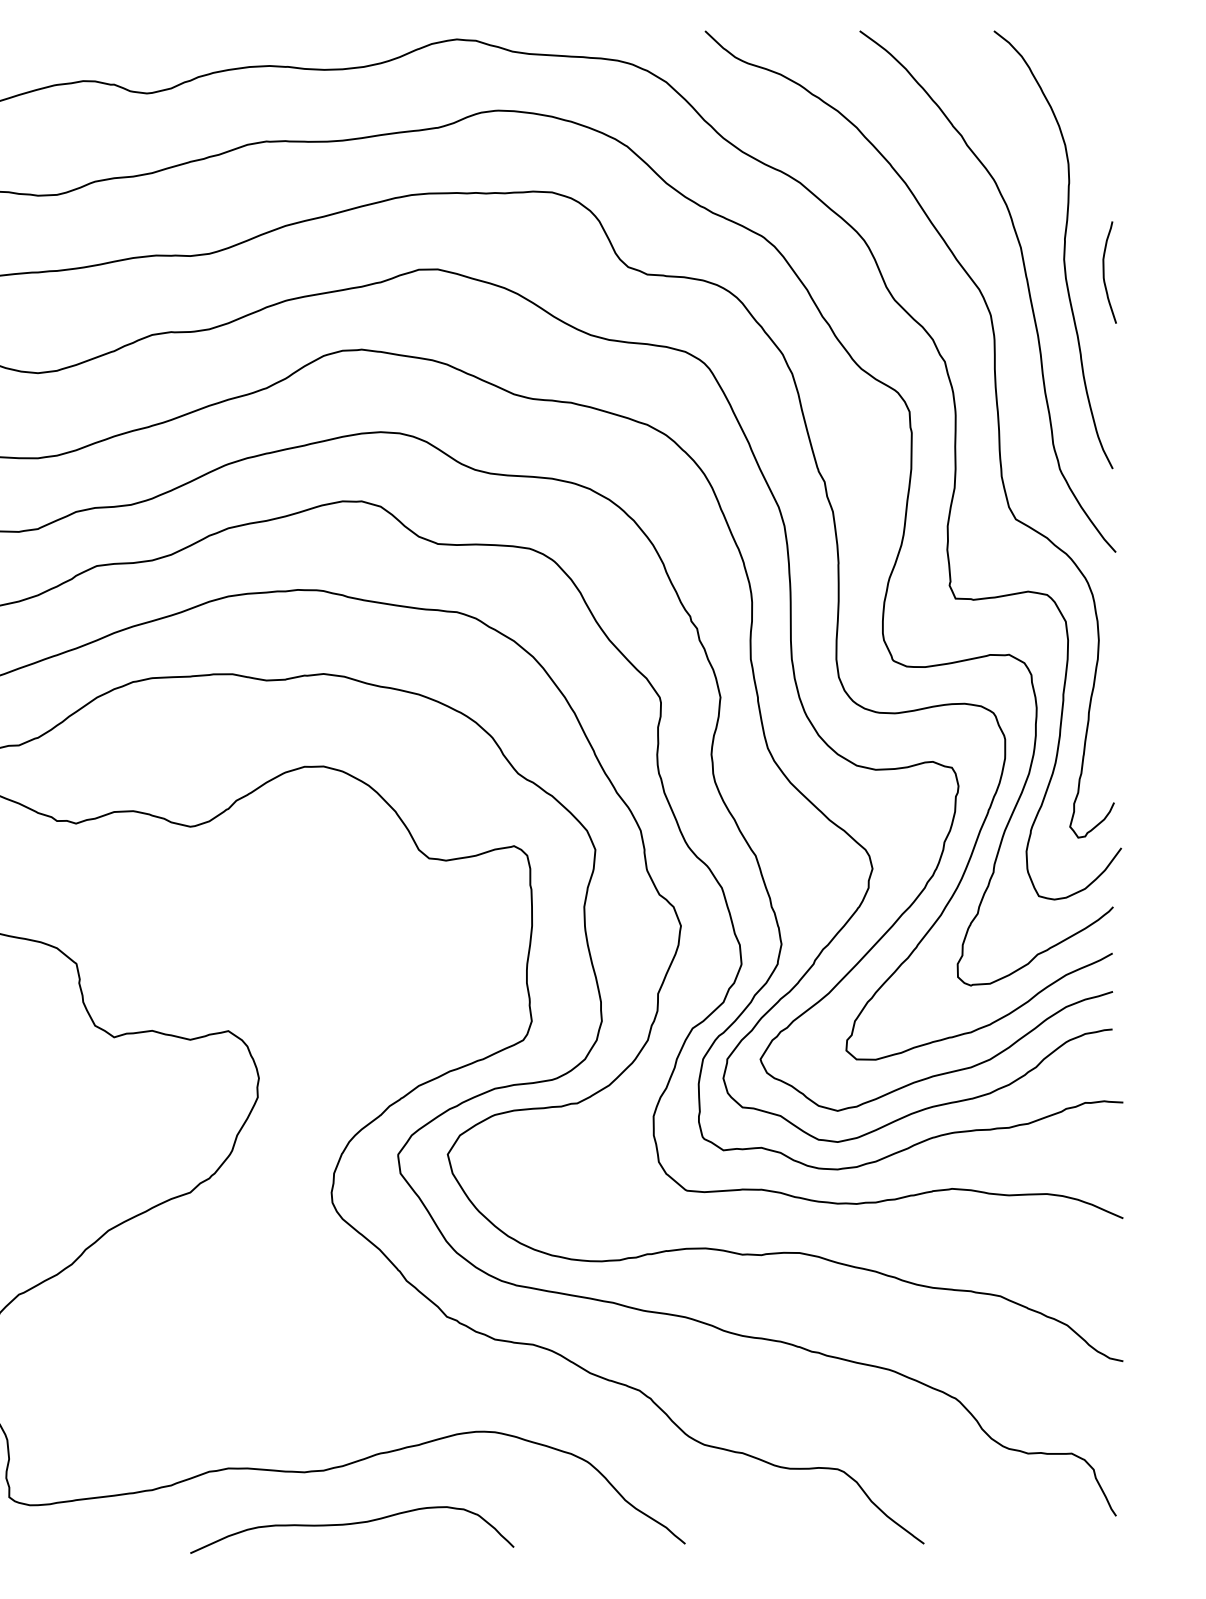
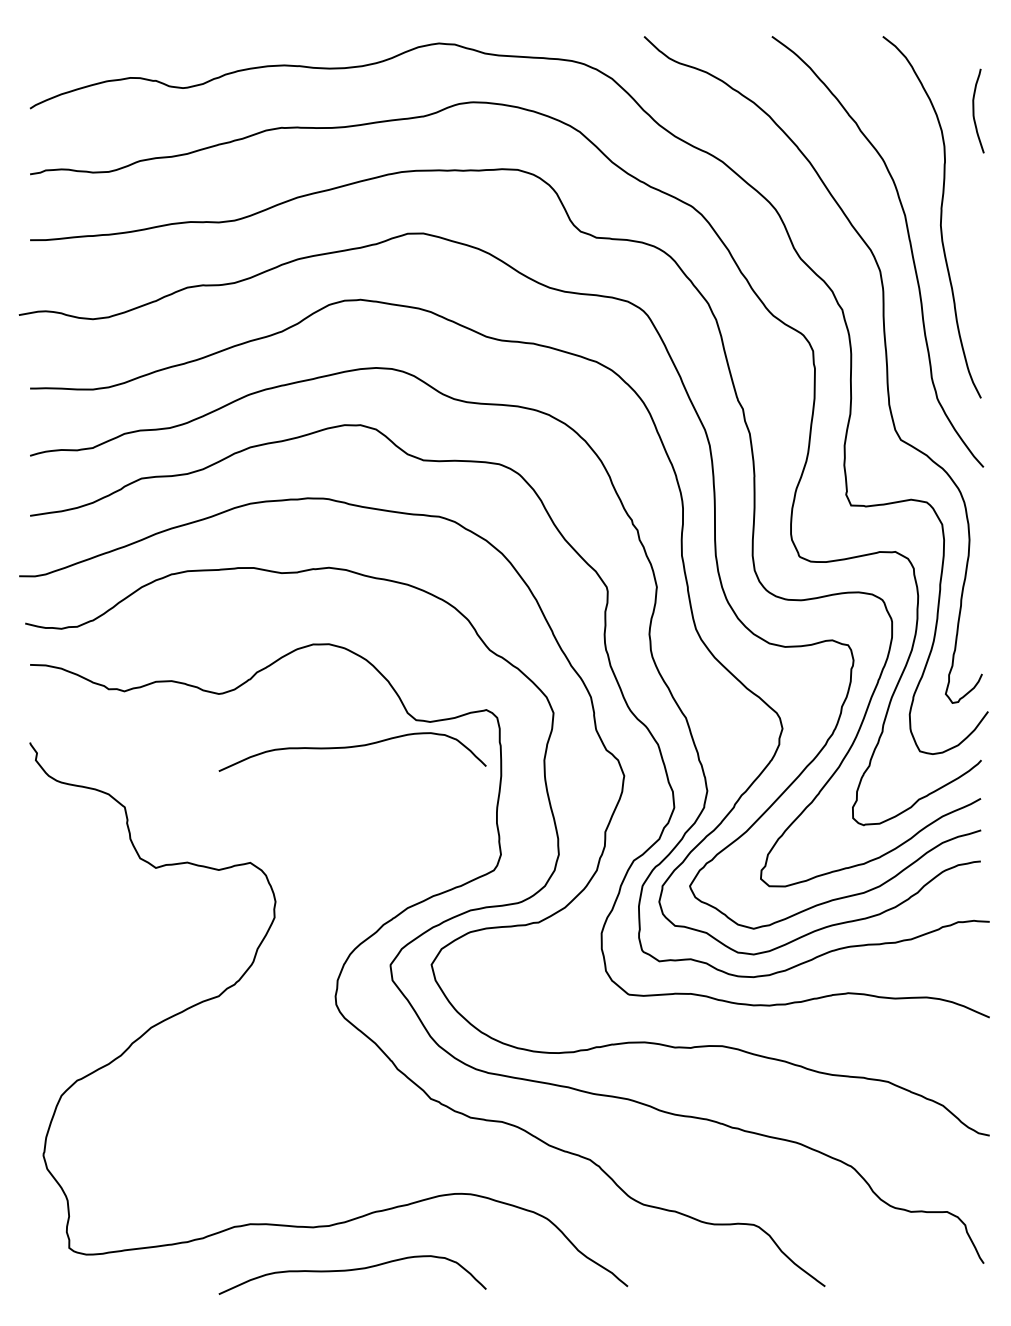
curve: (1104, 271) -> (974, 110), moved
curve: (352, 891) -> (352, 747), added

